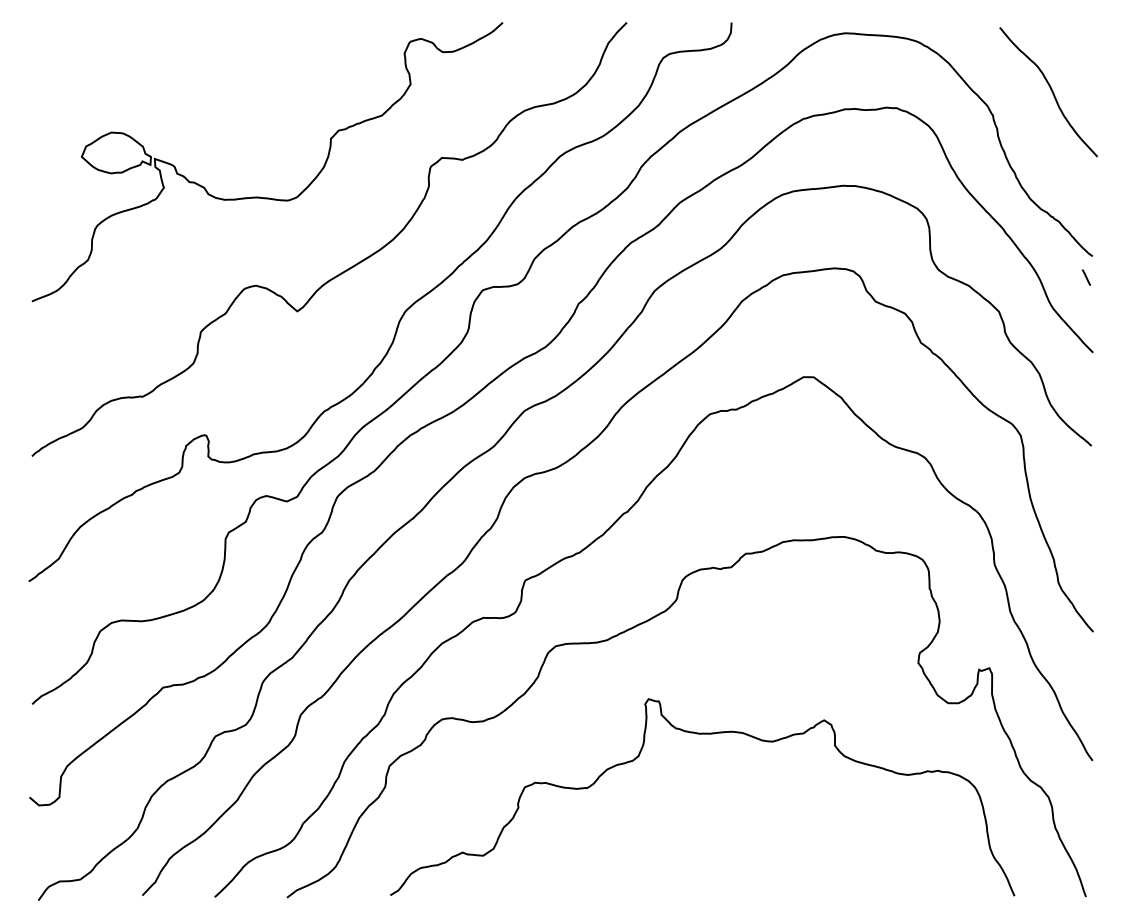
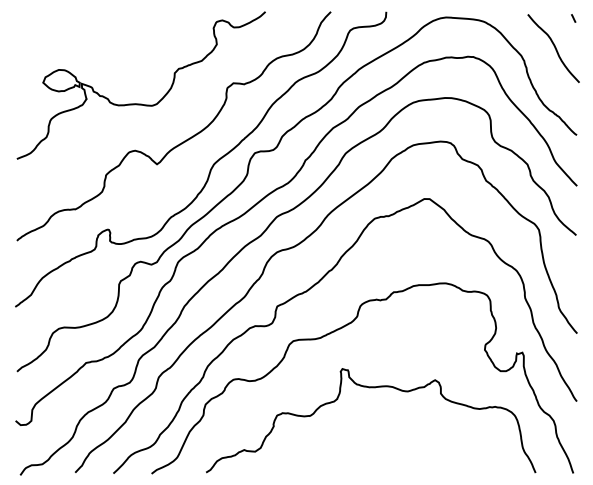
line: (1086, 277) -> (573, 18), moved

